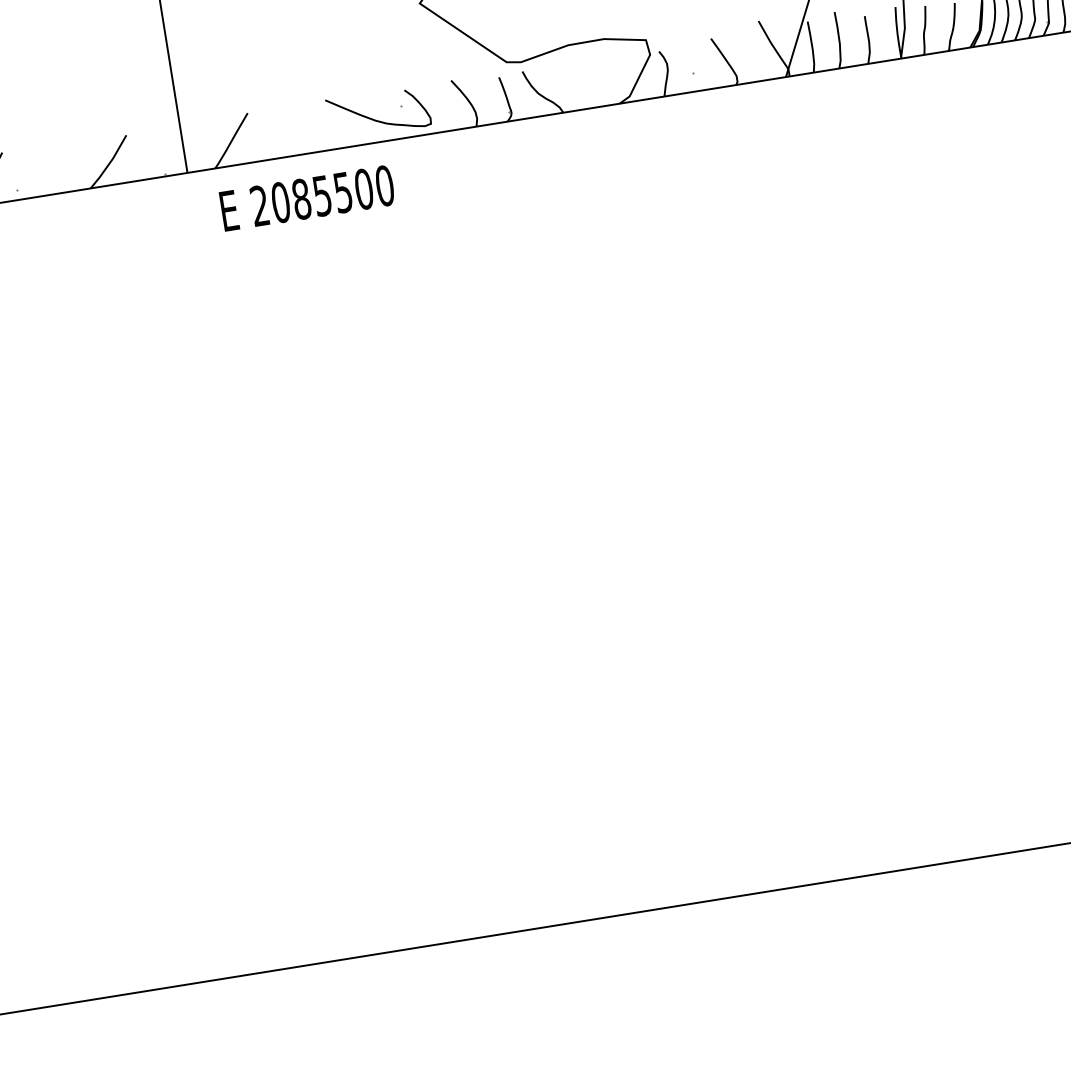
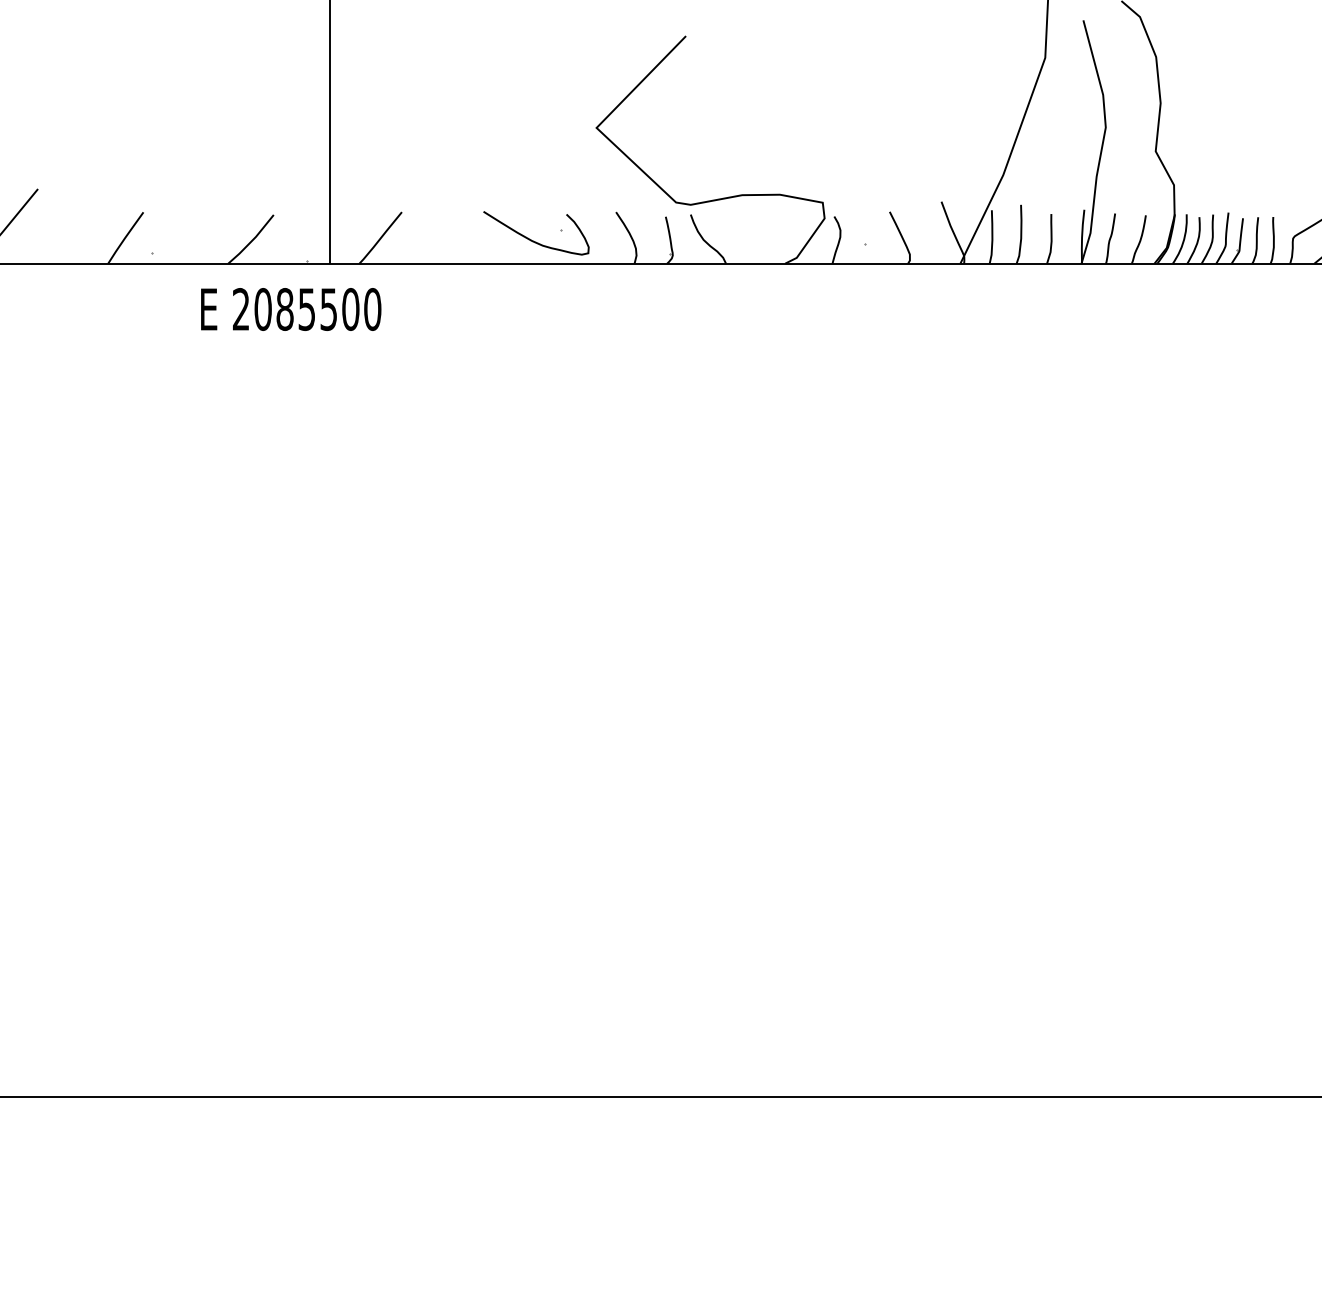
text: (307, 198) -> (291, 309), moved

